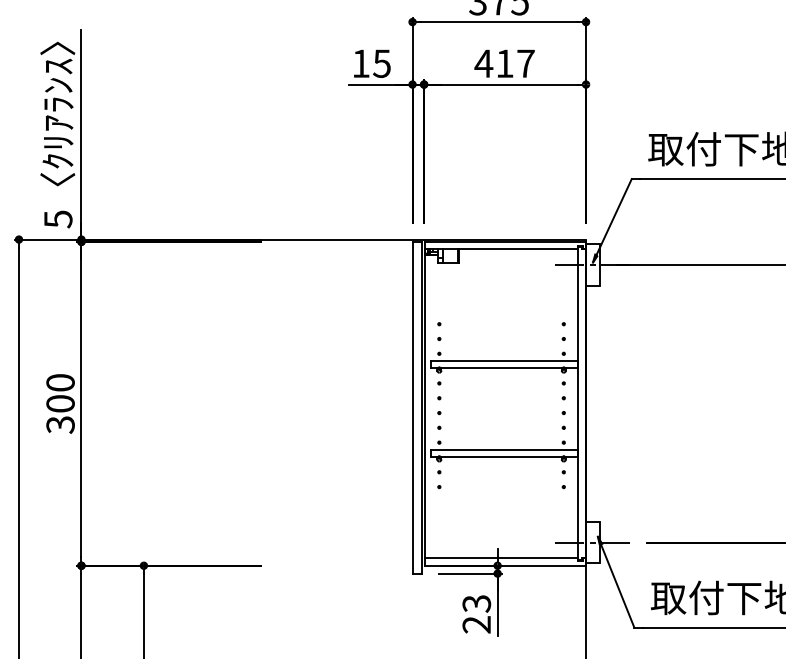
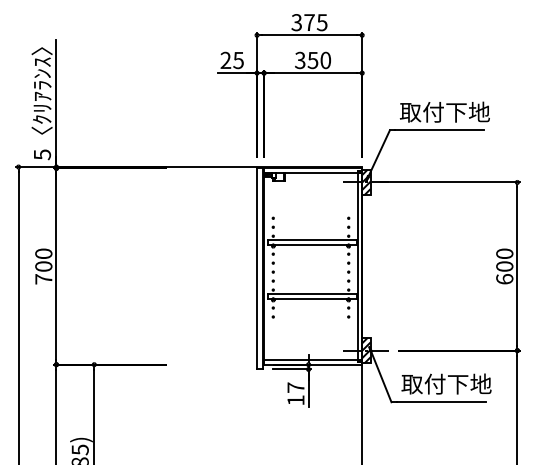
text: (360, 62) -> (225, 59), 15 -> 25
text: (504, 63) -> (312, 60), 417 -> 350
hatch: (593, 265) -> (366, 182), added
text: (60, 425) -> (43, 279), 300 -> 700
hatch: (593, 542) -> (366, 350), added
text: (475, 613) -> (295, 393), 23 -> 17

